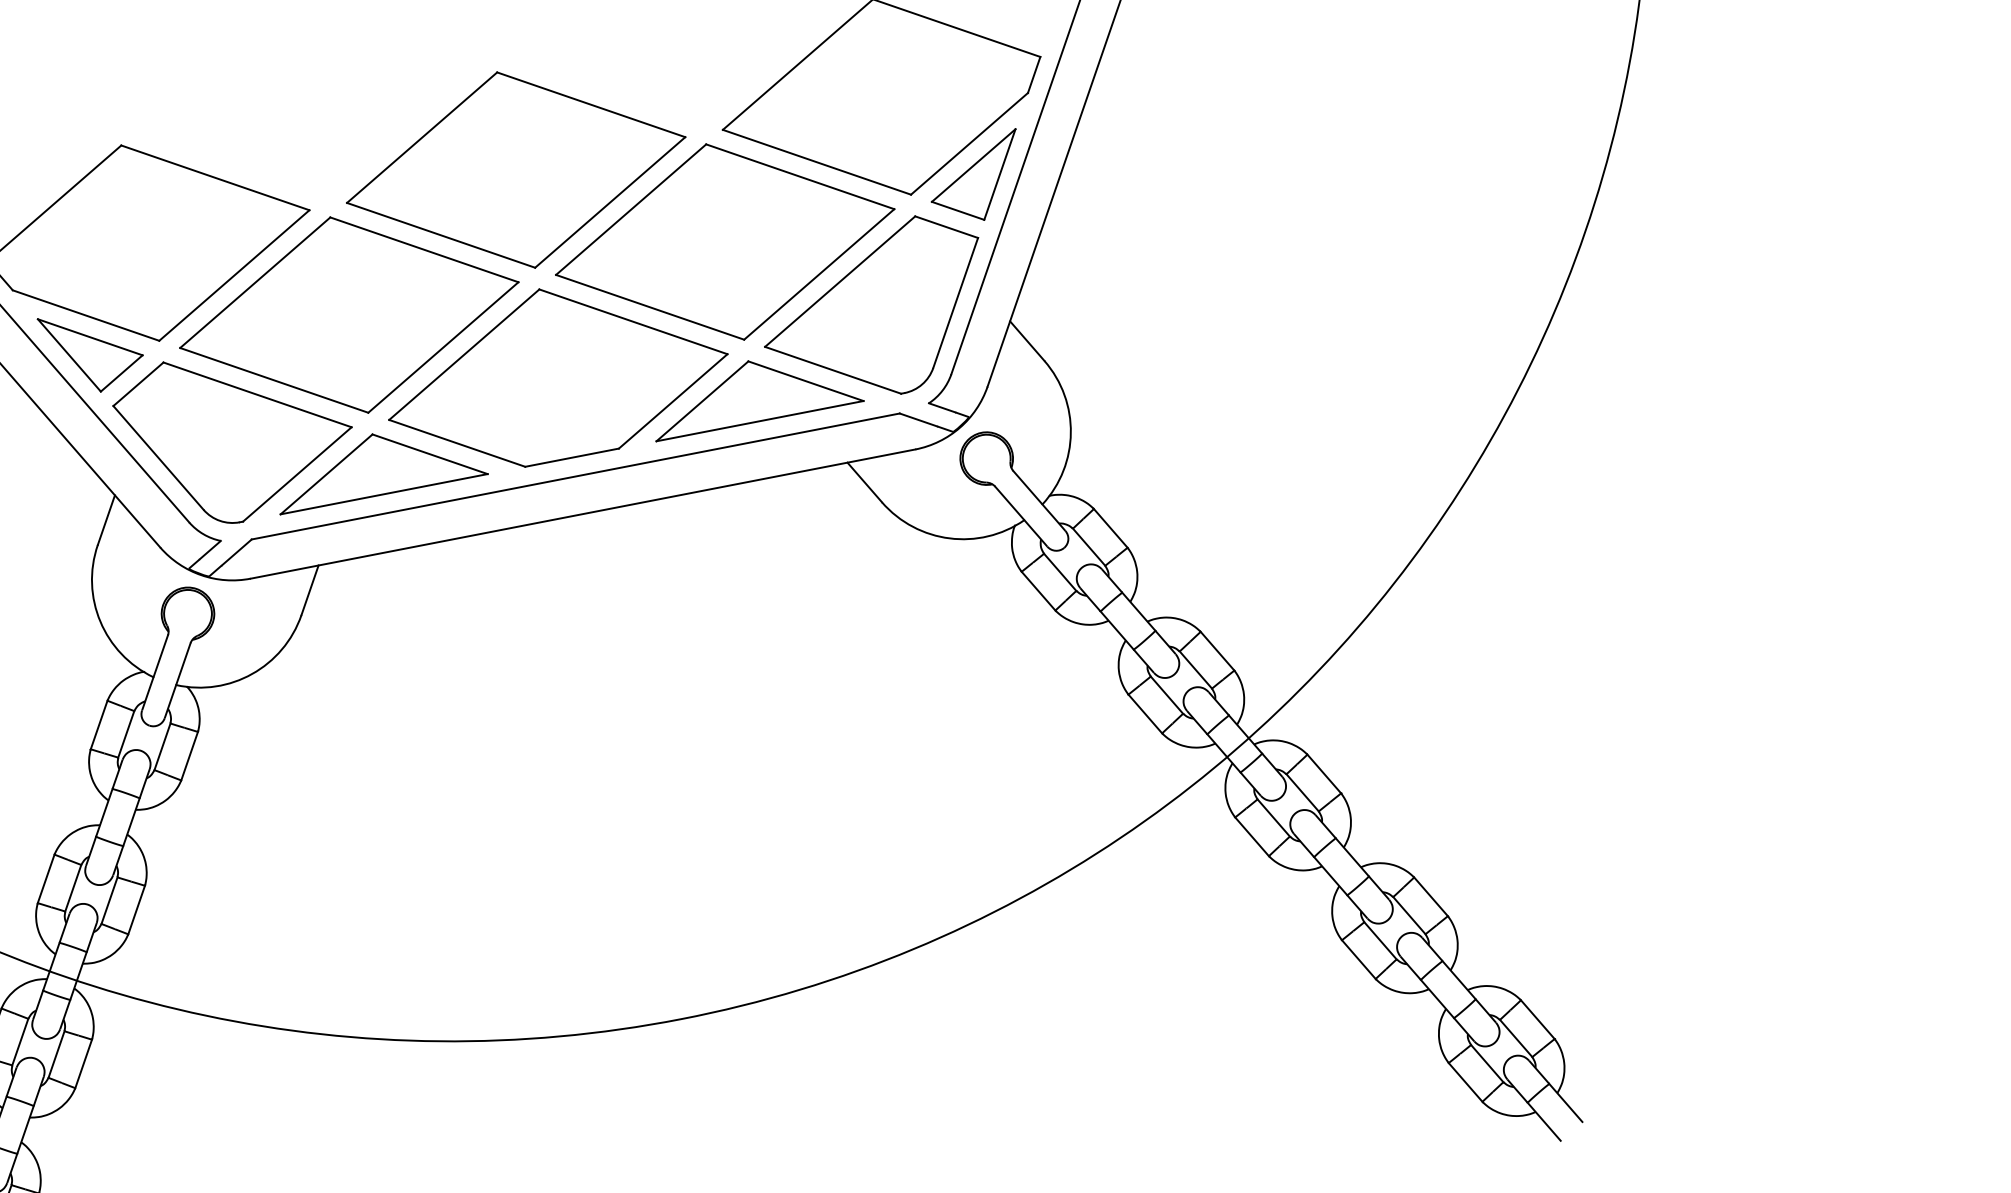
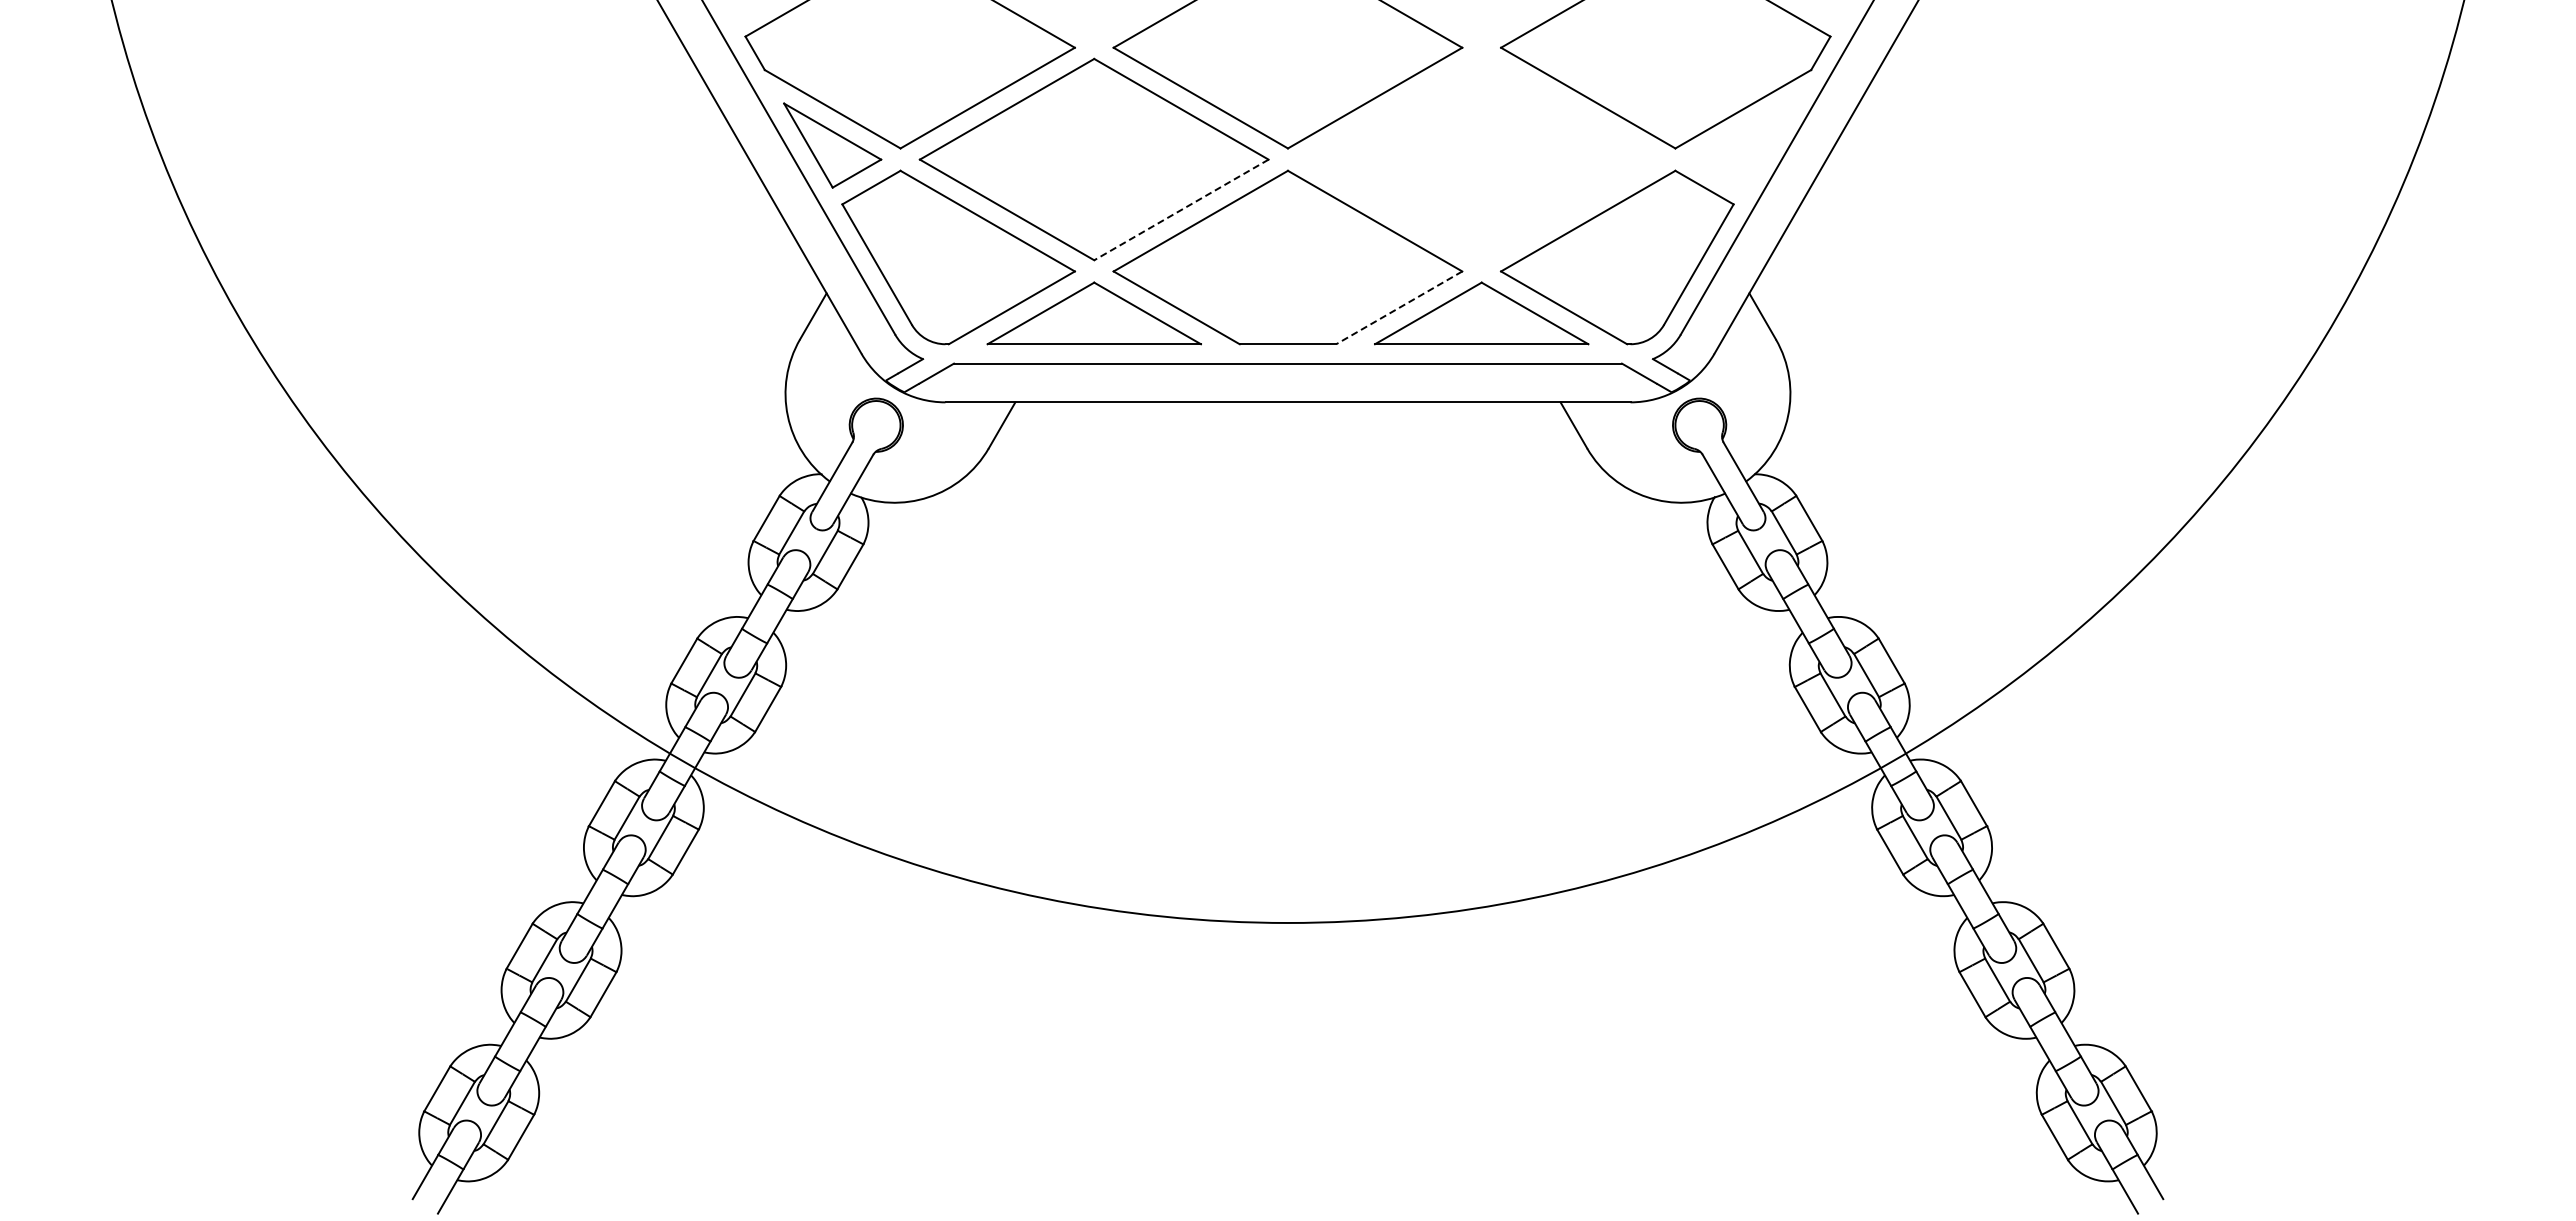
part: (975, 179) -> (1742, 145), removed
part: (724, 241) -> (1481, 159), removed
line: (443, 347) -> (1181, 209), solid -> dashed
line: (673, 401) -> (1399, 307), solid -> dashed

